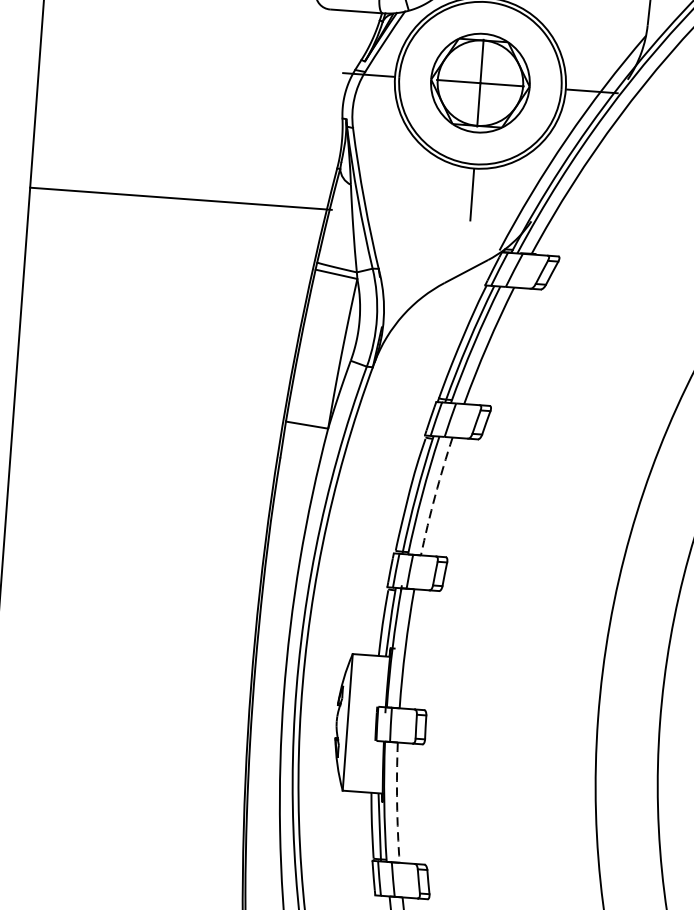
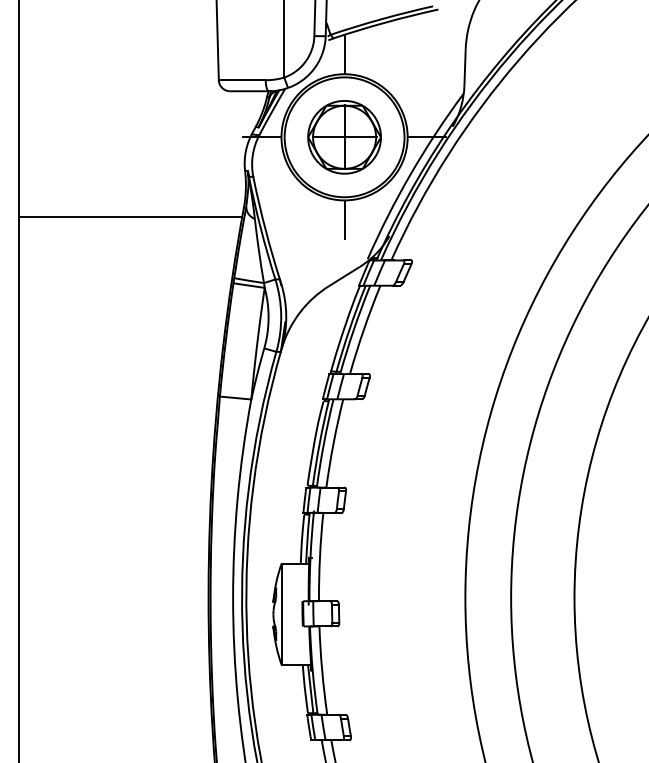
line: (180, 198) -> (130, 217), moved
arc: (435, 496) -> (333, 443), dashed -> solid
arc: (397, 802) -> (322, 670), dashed -> solid

